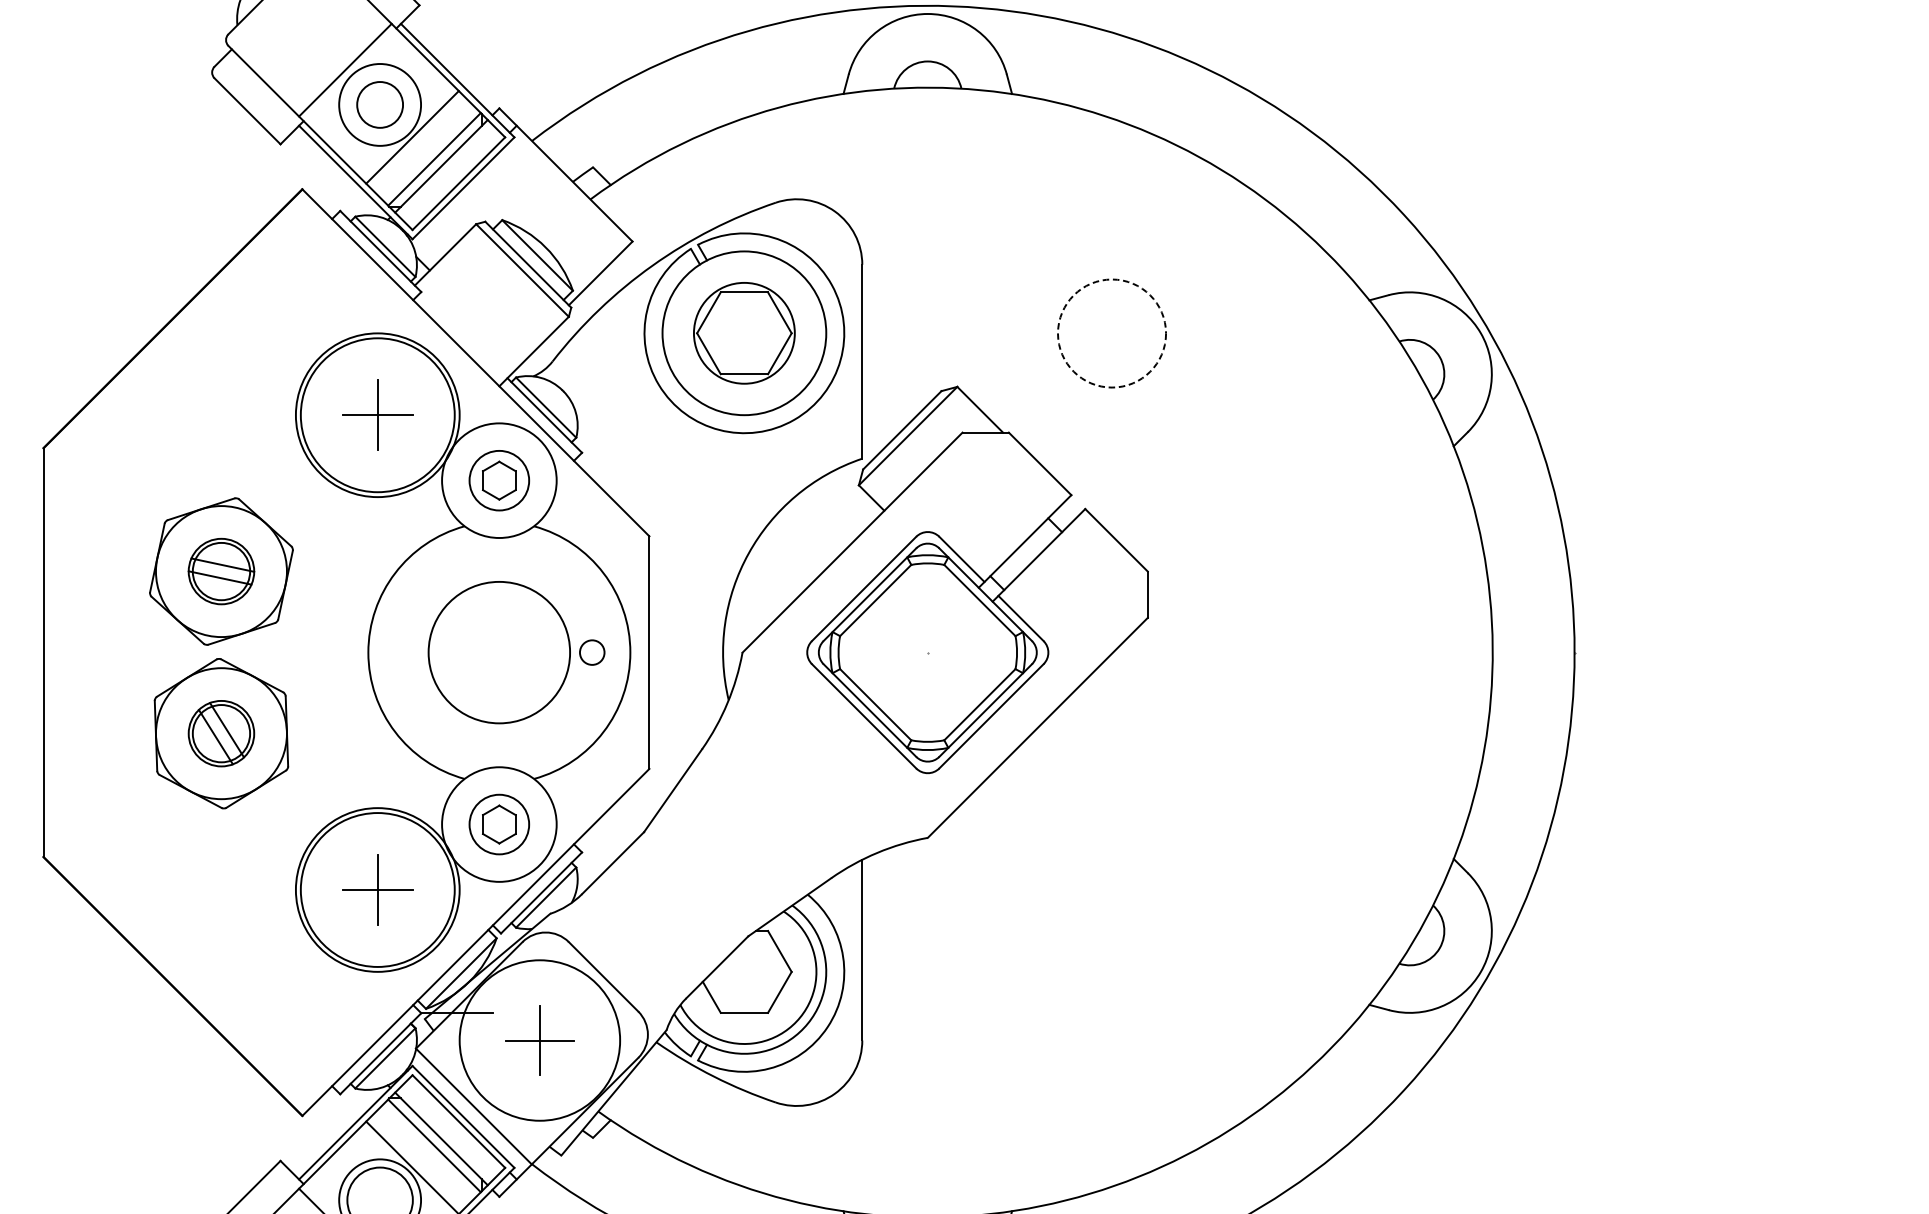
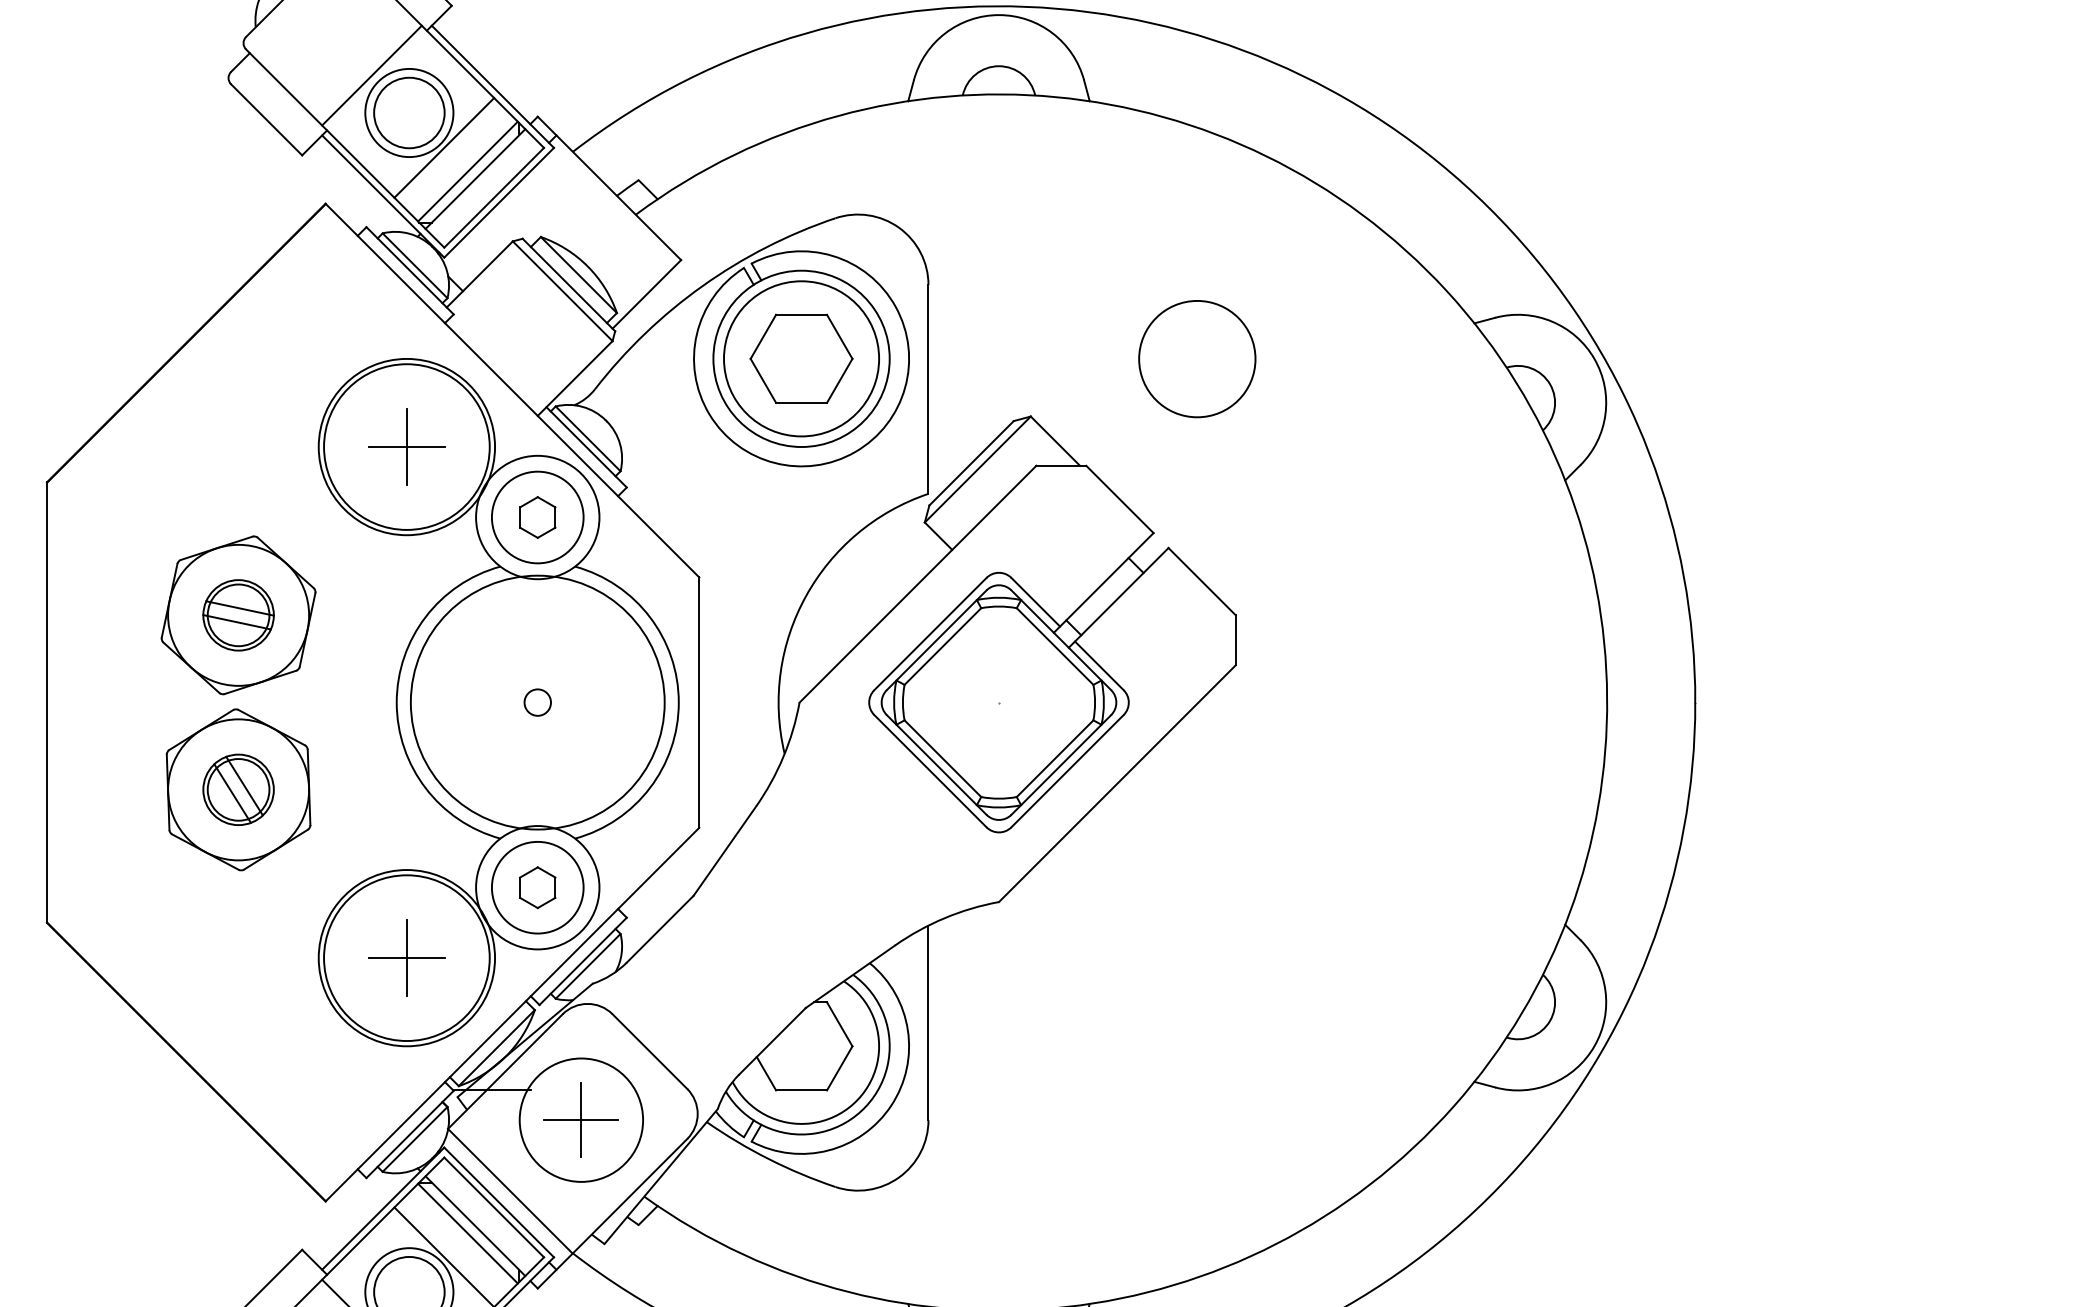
circle: (380, 104) -> (409, 112), size x1.43
circle: (744, 332) -> (801, 358), size x1.43
circle: (1112, 332) -> (1197, 358), dashed -> solid
circle: (499, 480) -> (537, 517), size x1.43
circle: (499, 652) -> (537, 702), size x1.67
circle: (592, 652) -> (537, 702), moved
circle: (499, 824) -> (537, 887), size x1.43
circle: (539, 1039) -> (581, 1119), size x0.71

